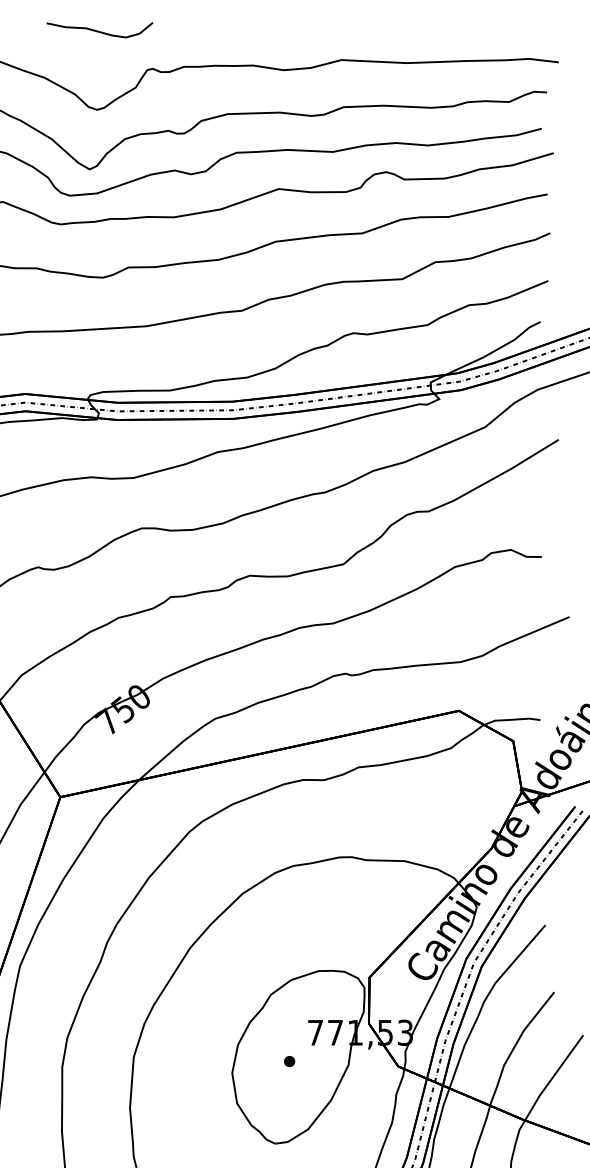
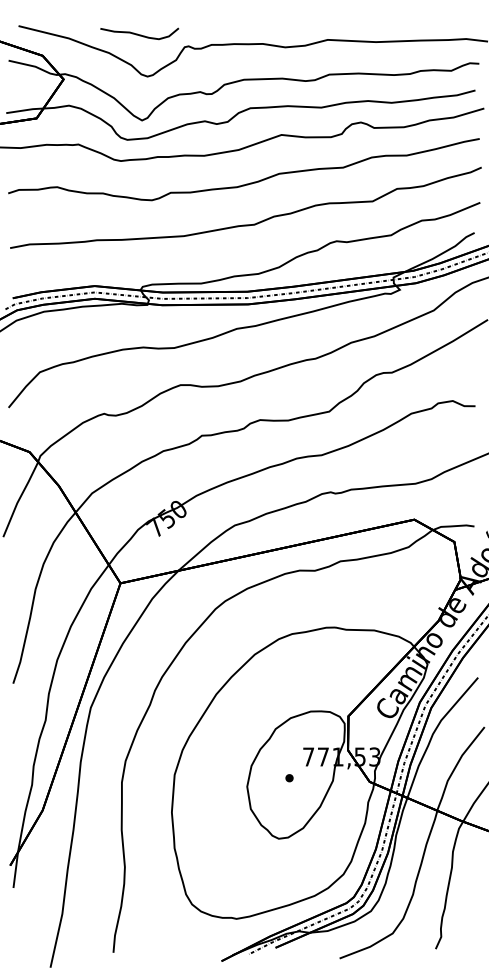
curve: (99, 31) -> (139, 34), moved

